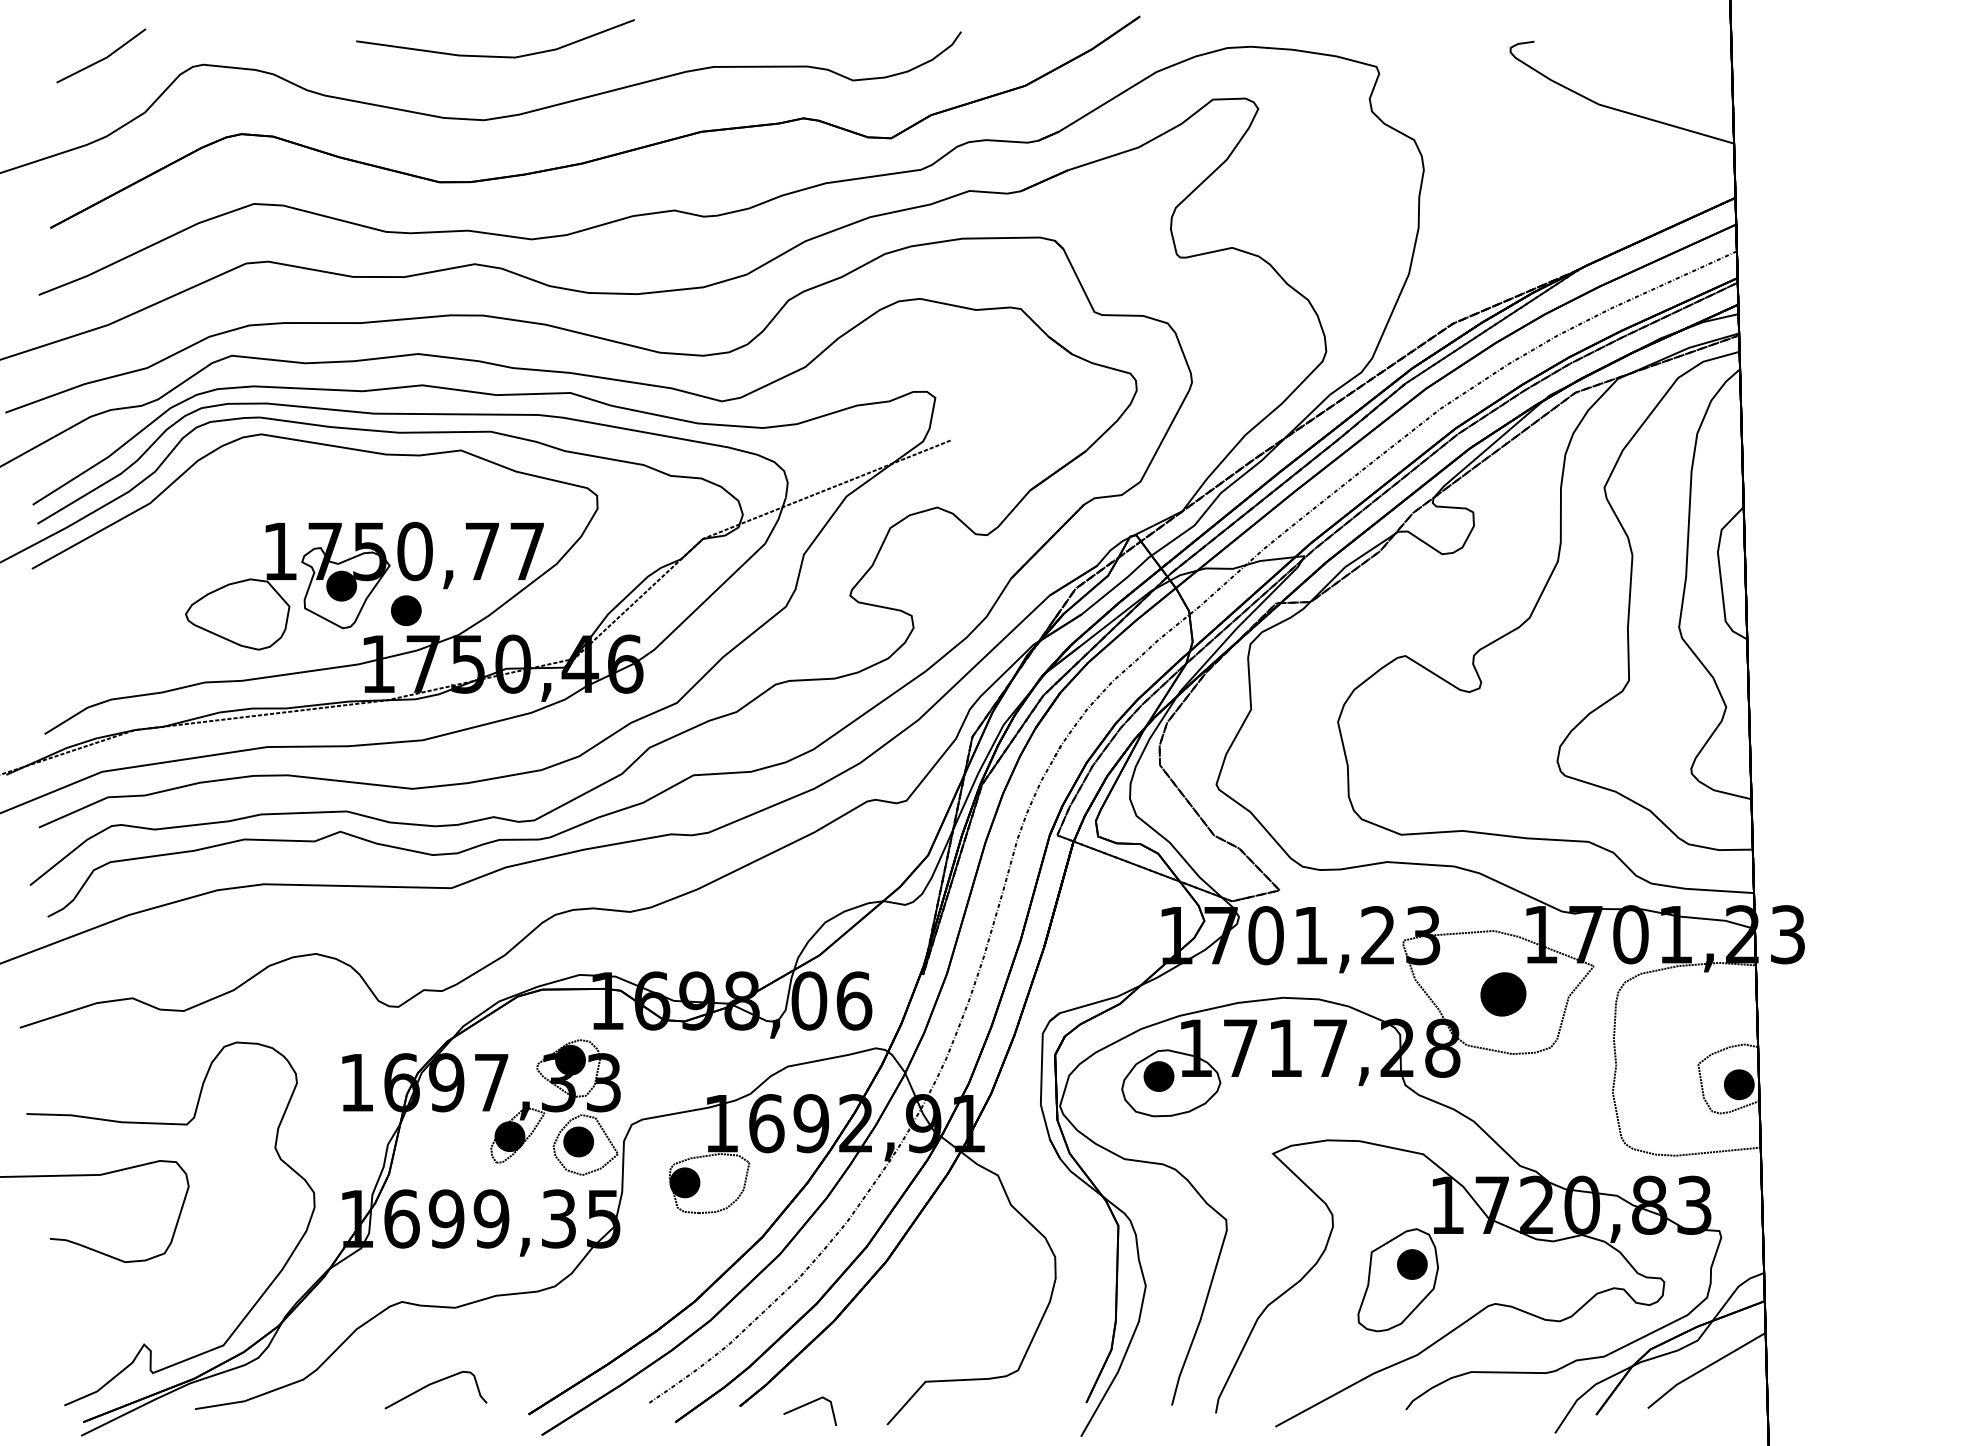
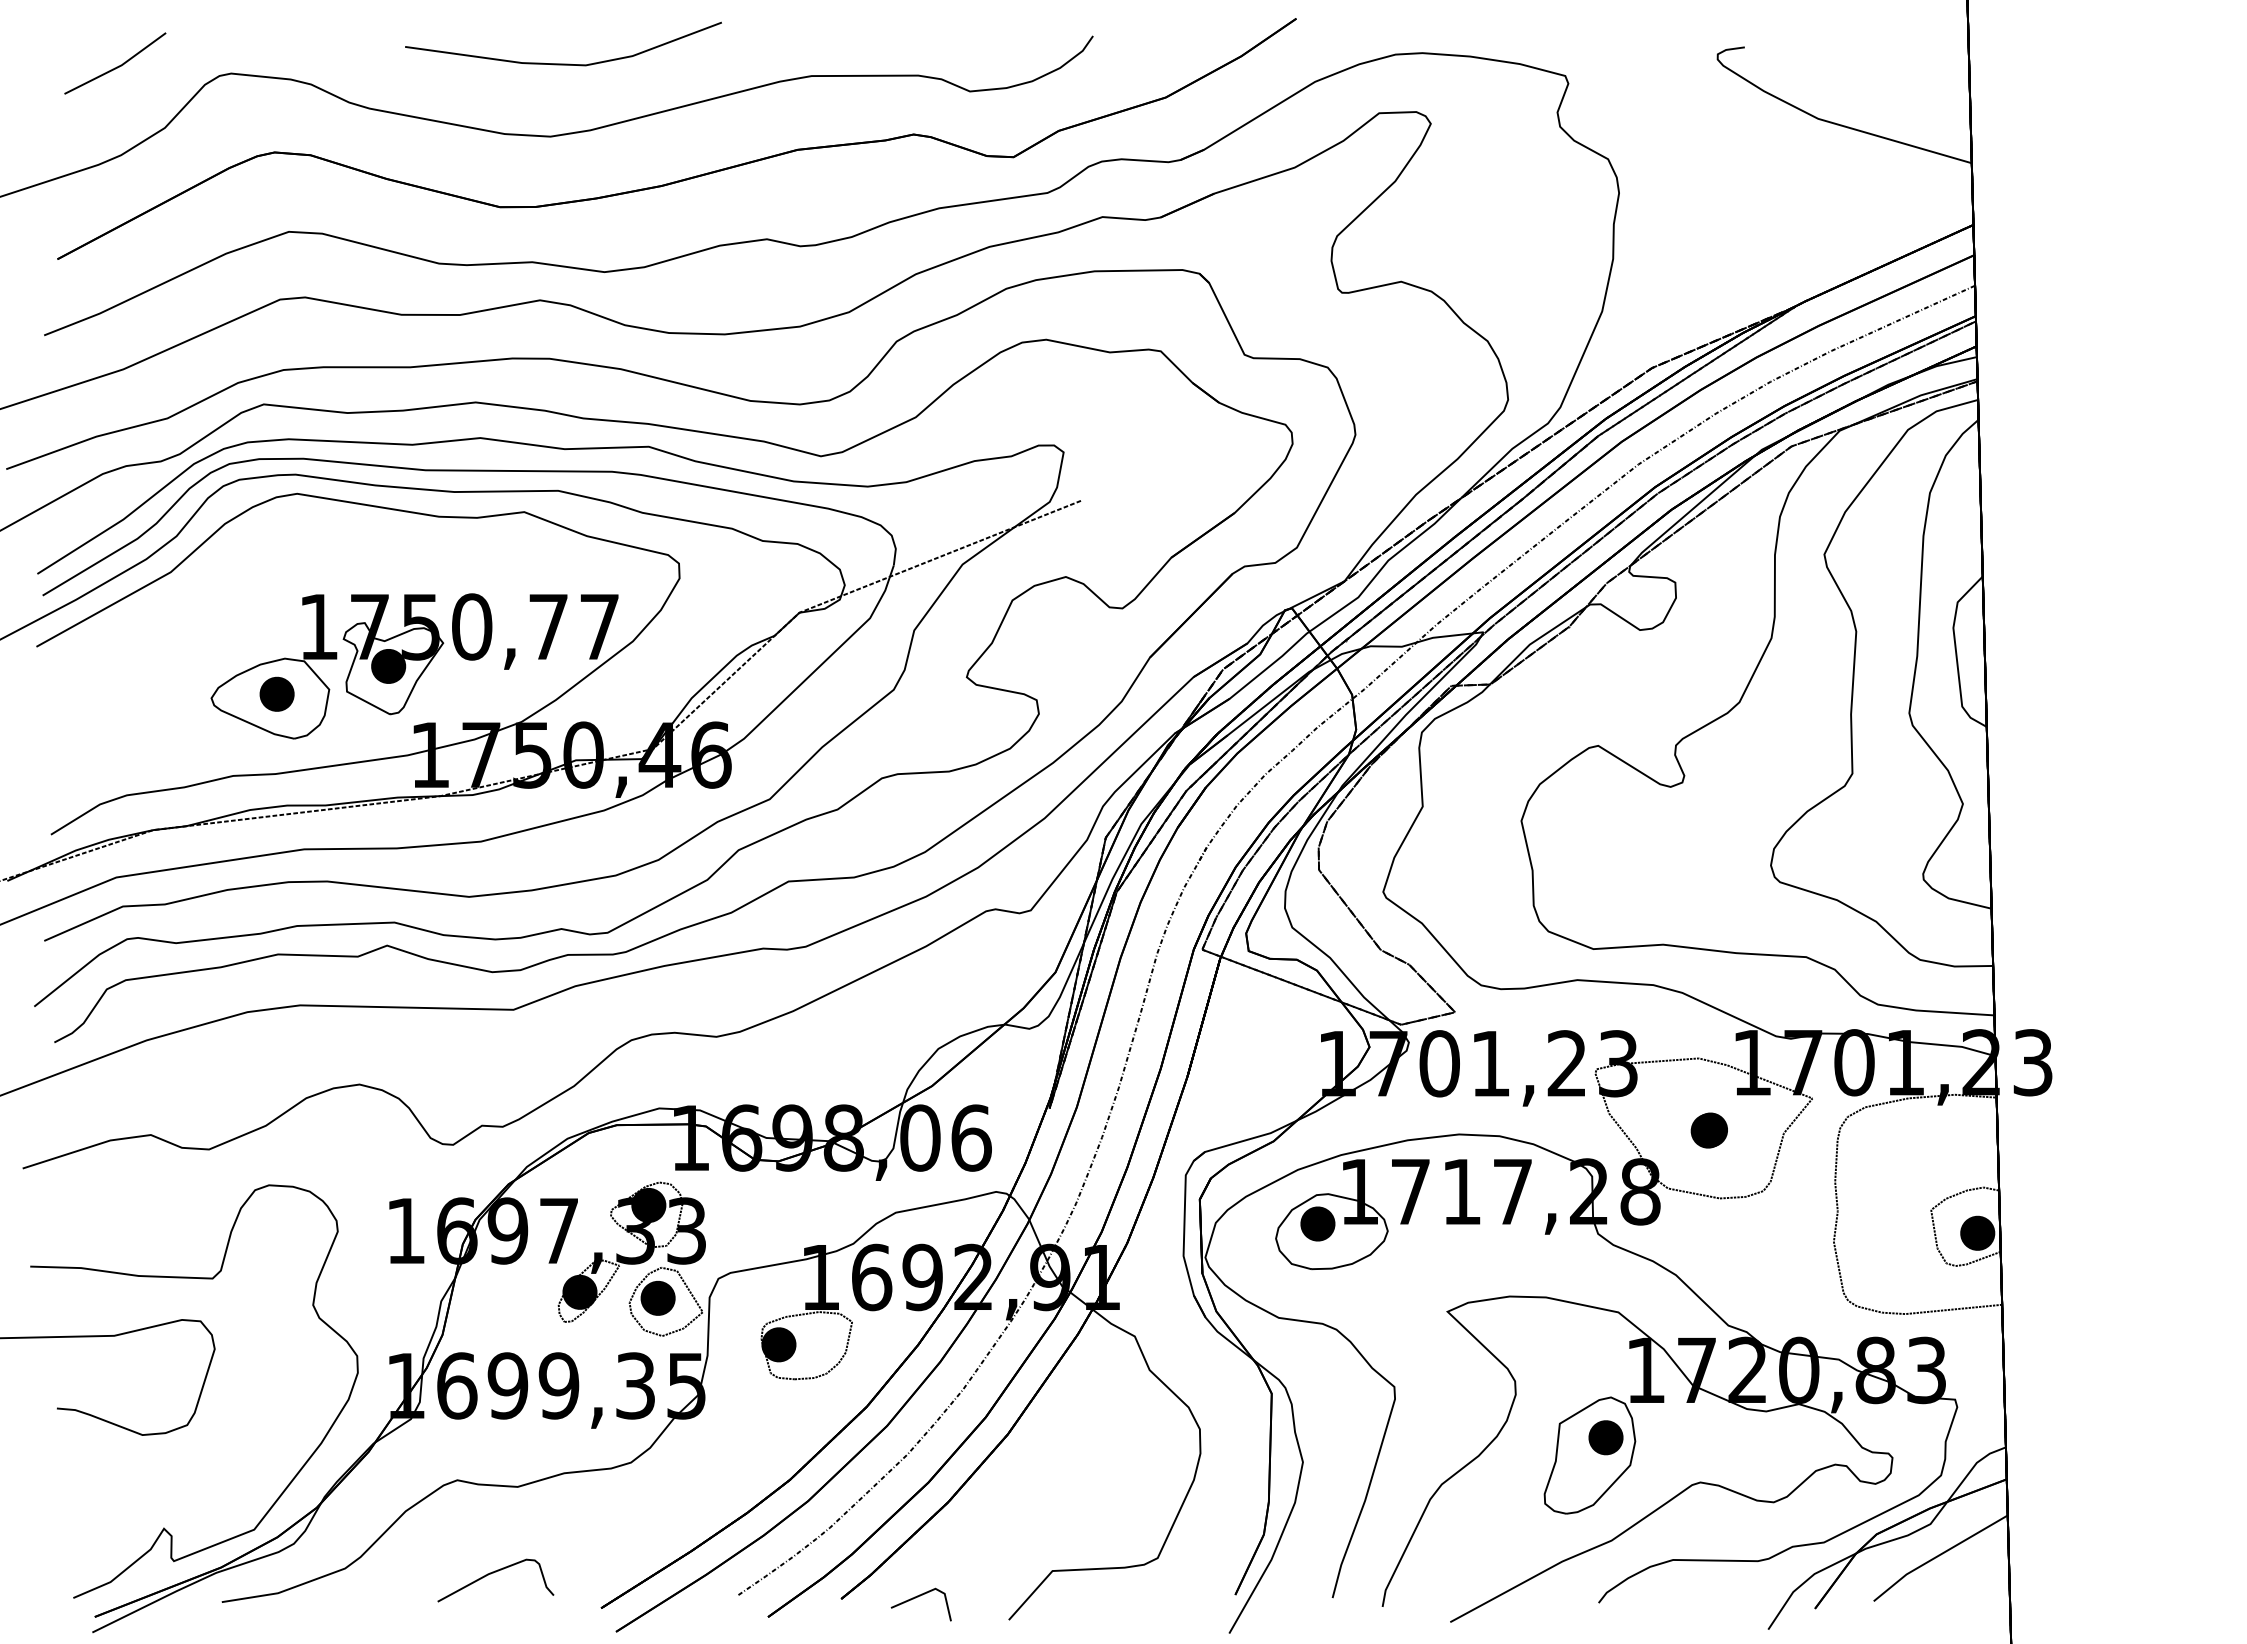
part: (405, 609) -> (276, 693), moved
part: (1502, 994) -> (1708, 1130), size x0.71

